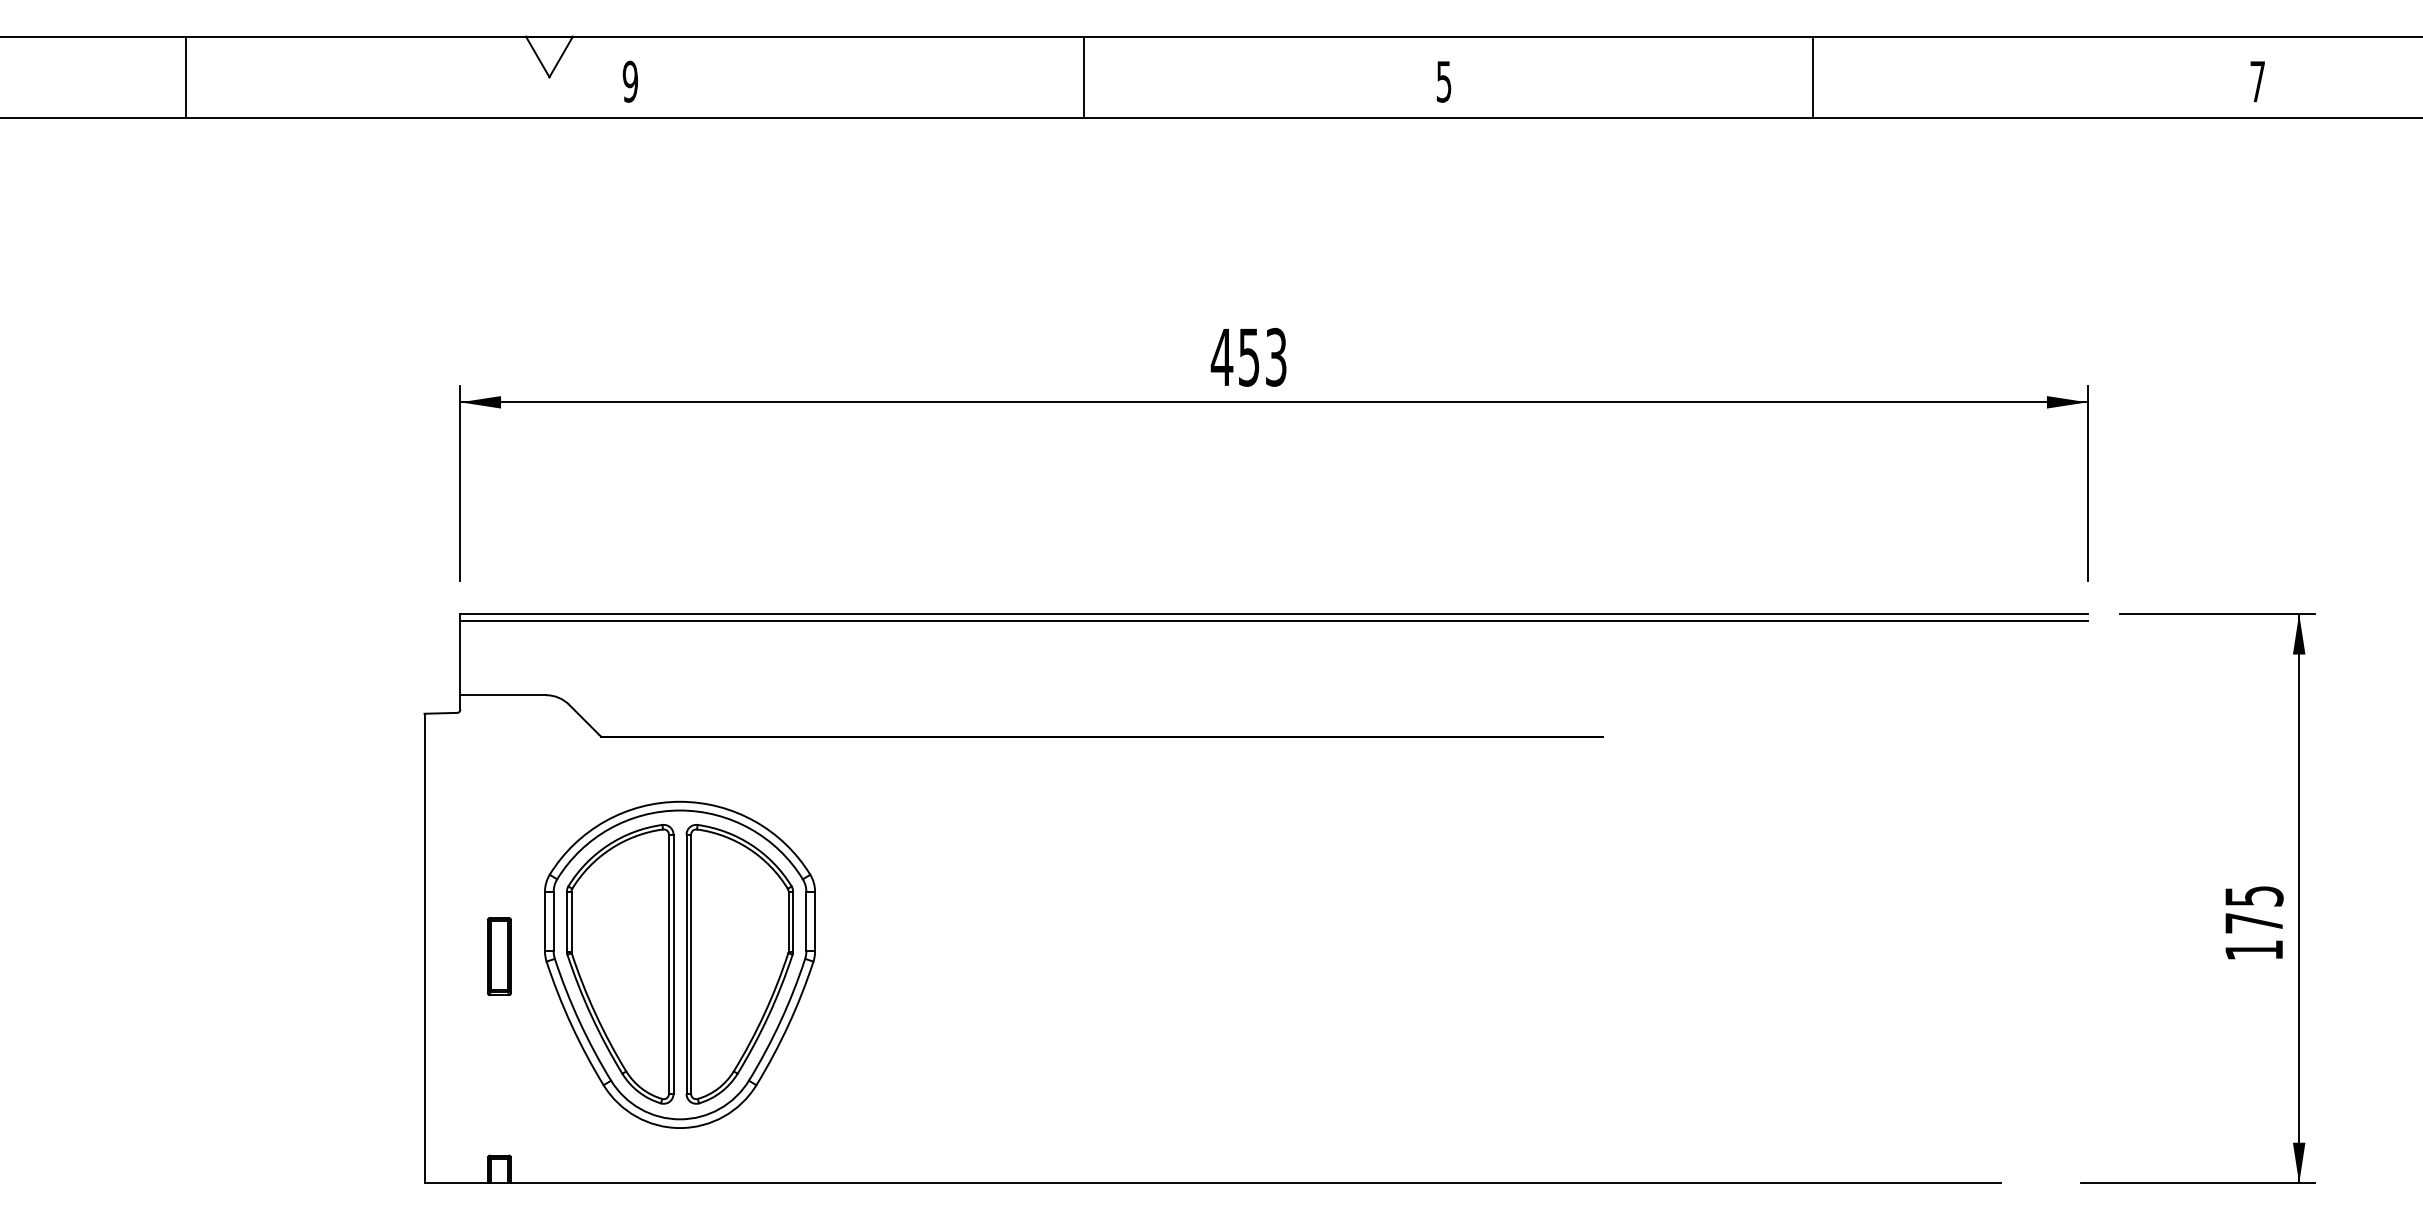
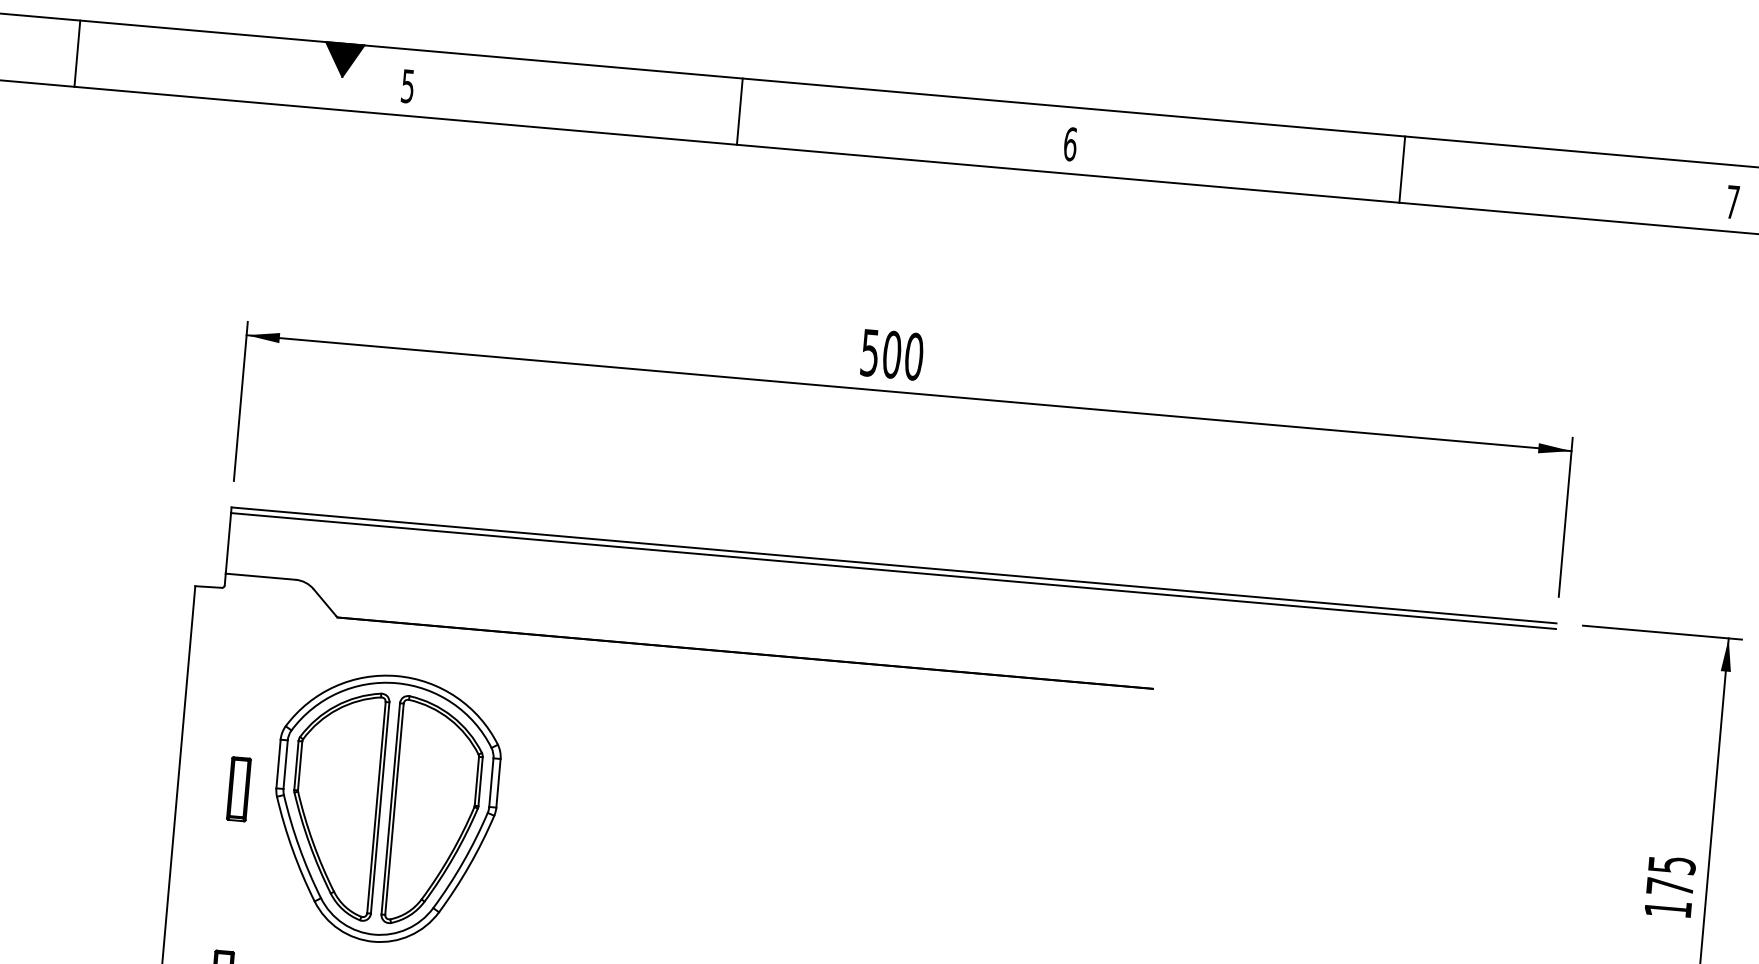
fill: (548, 56) -> (343, 59), added
line: (186, 76) -> (77, 53), moved
line: (1083, 76) -> (739, 111), moved
line: (1813, 76) -> (1402, 169), moved
text: (629, 81) -> (407, 86), 9 -> 5
text: (1443, 81) -> (1069, 144), 5 -> 6
text: (1248, 356) -> (891, 354), 453 -> 500

